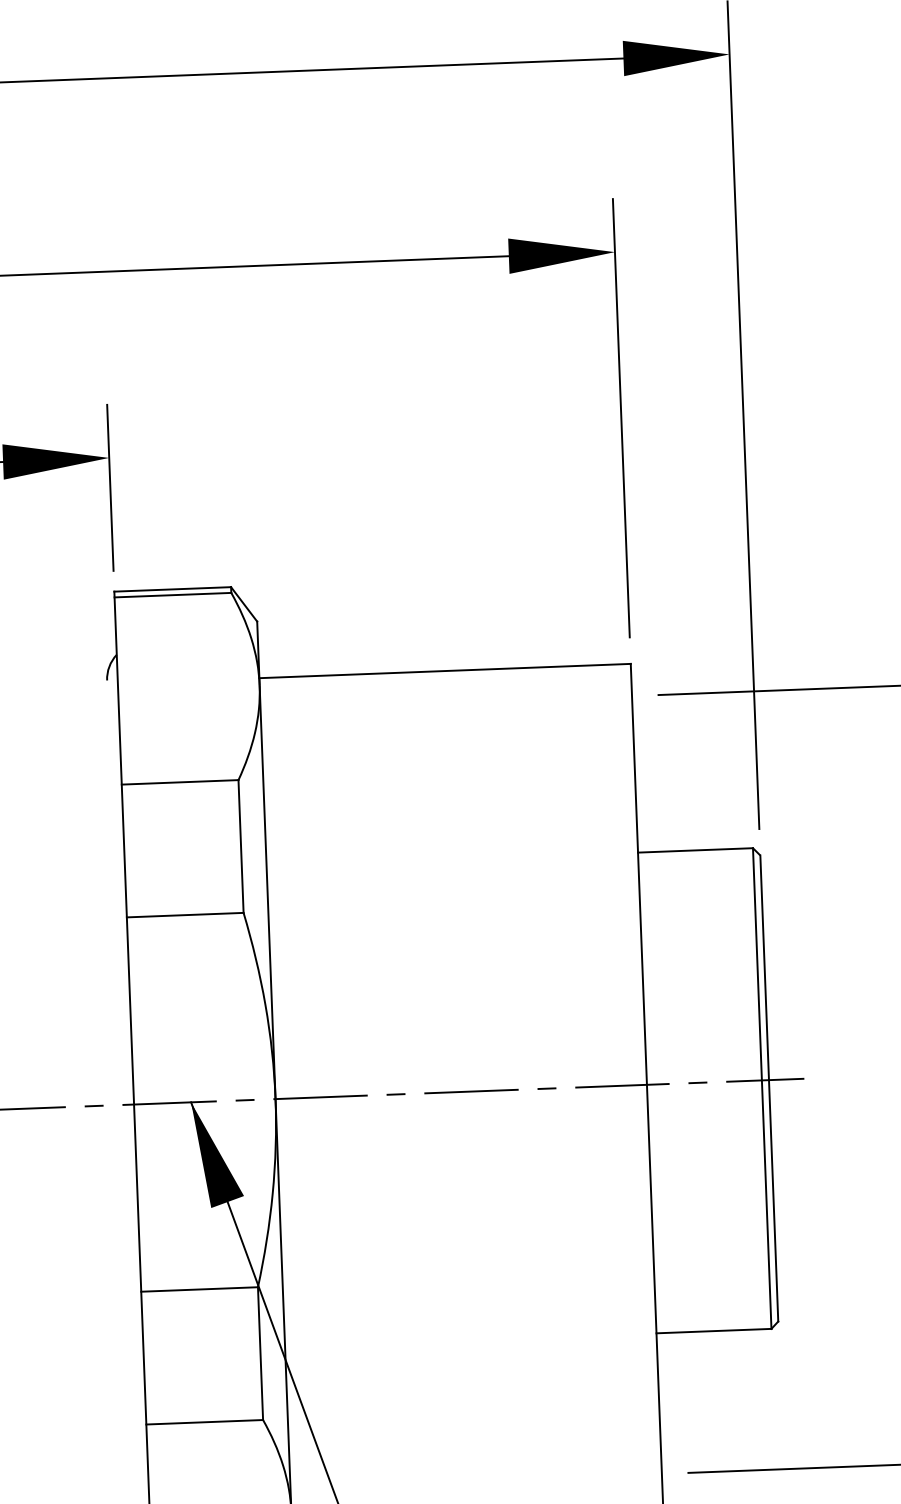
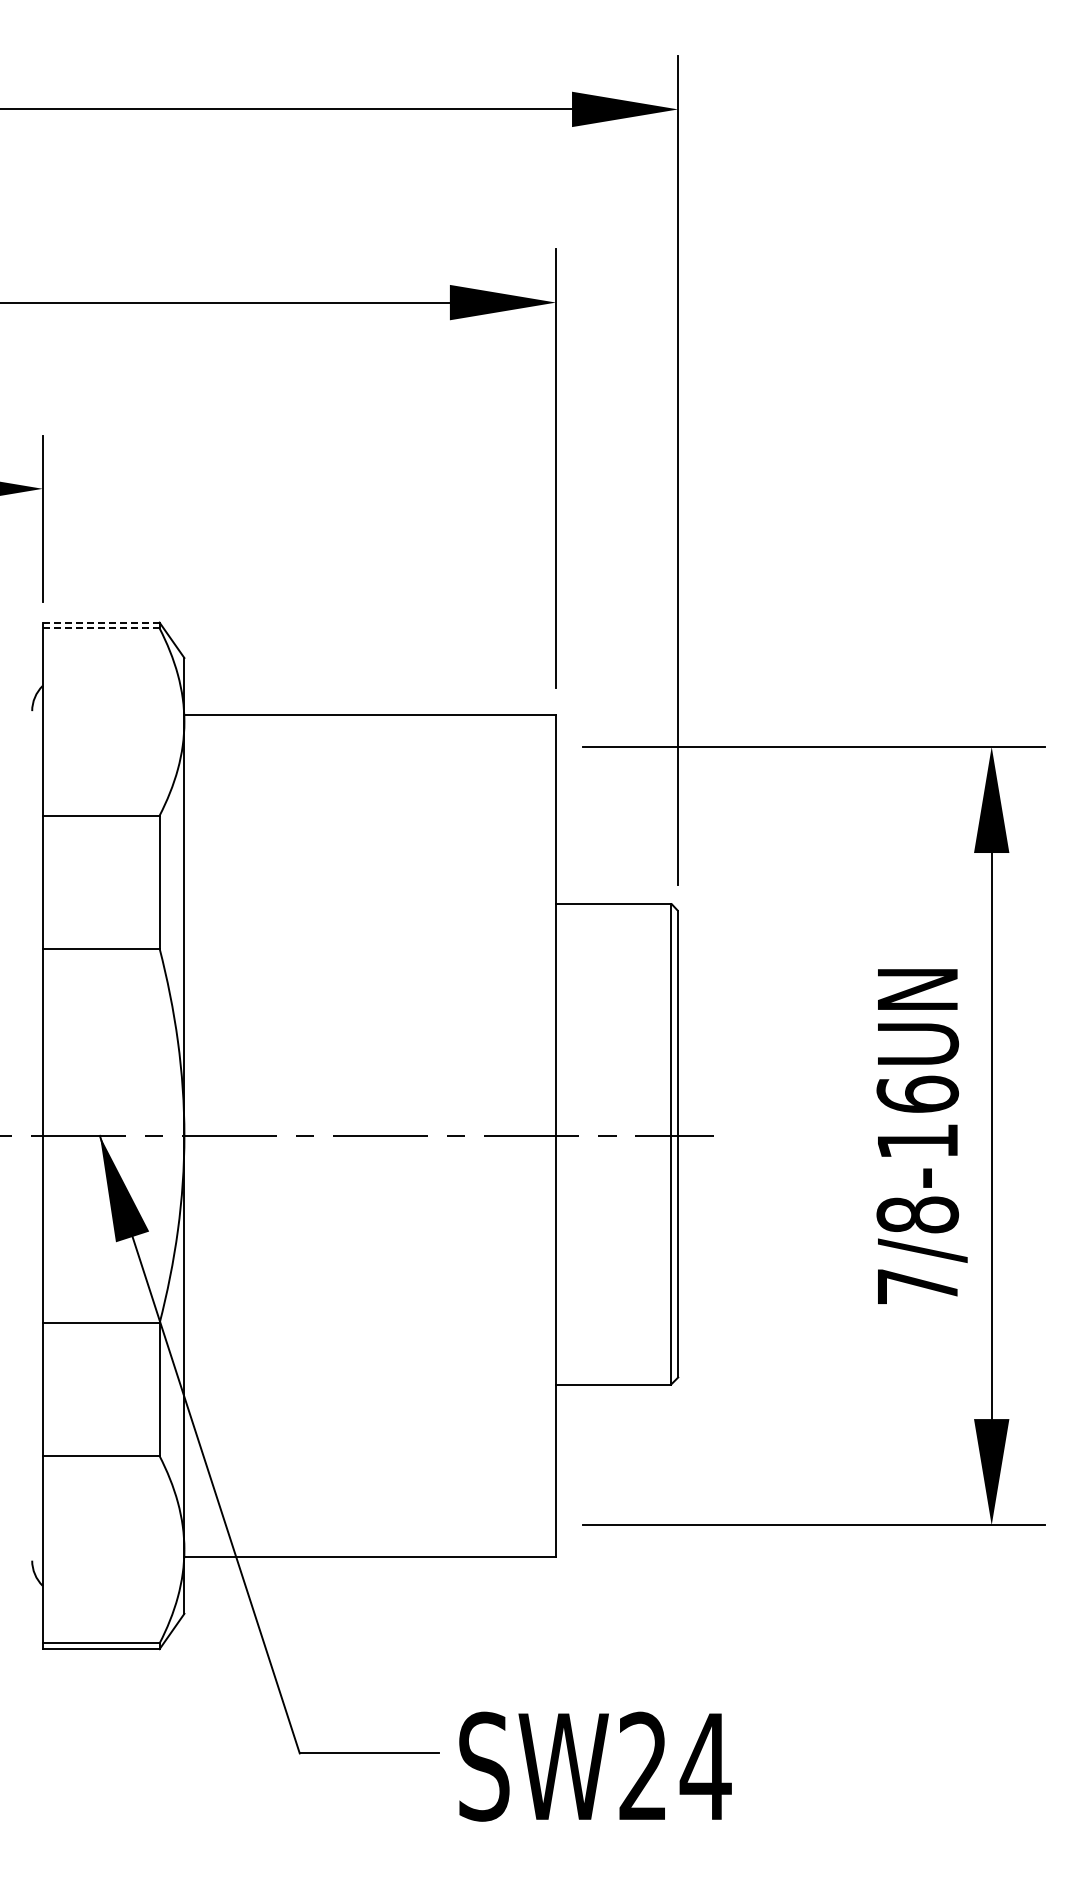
line: (172, 589) -> (101, 622), solid -> dashed
line: (173, 595) -> (101, 628), solid -> dashed

